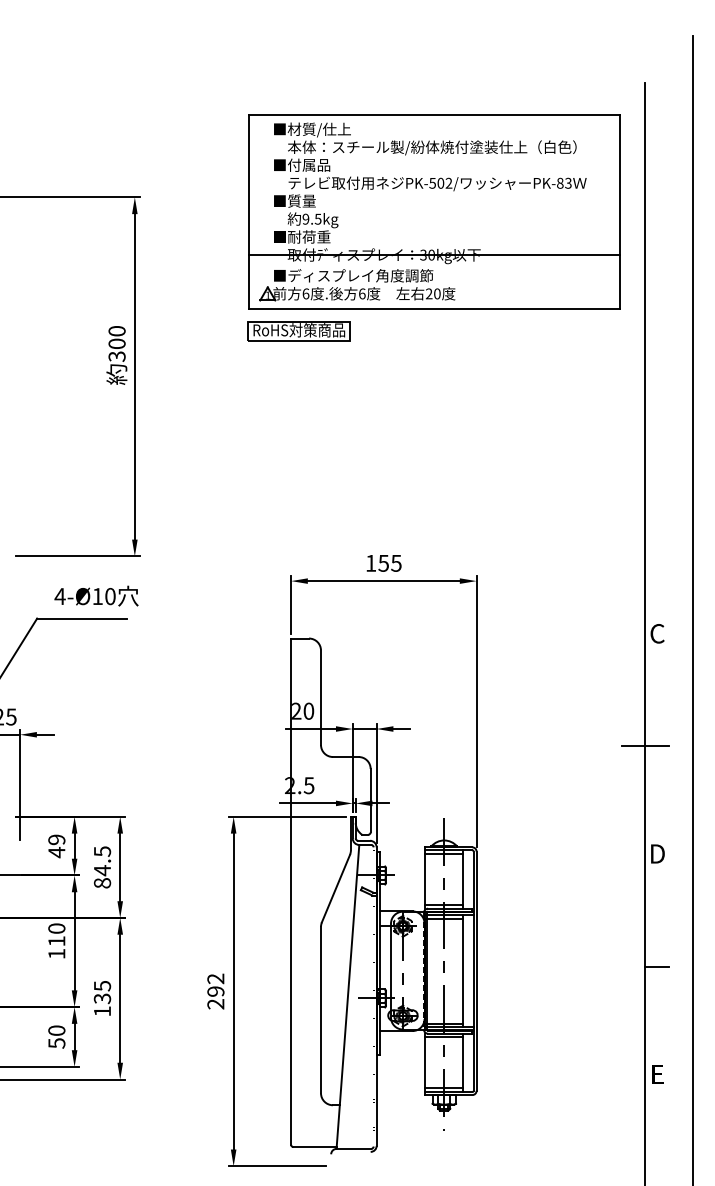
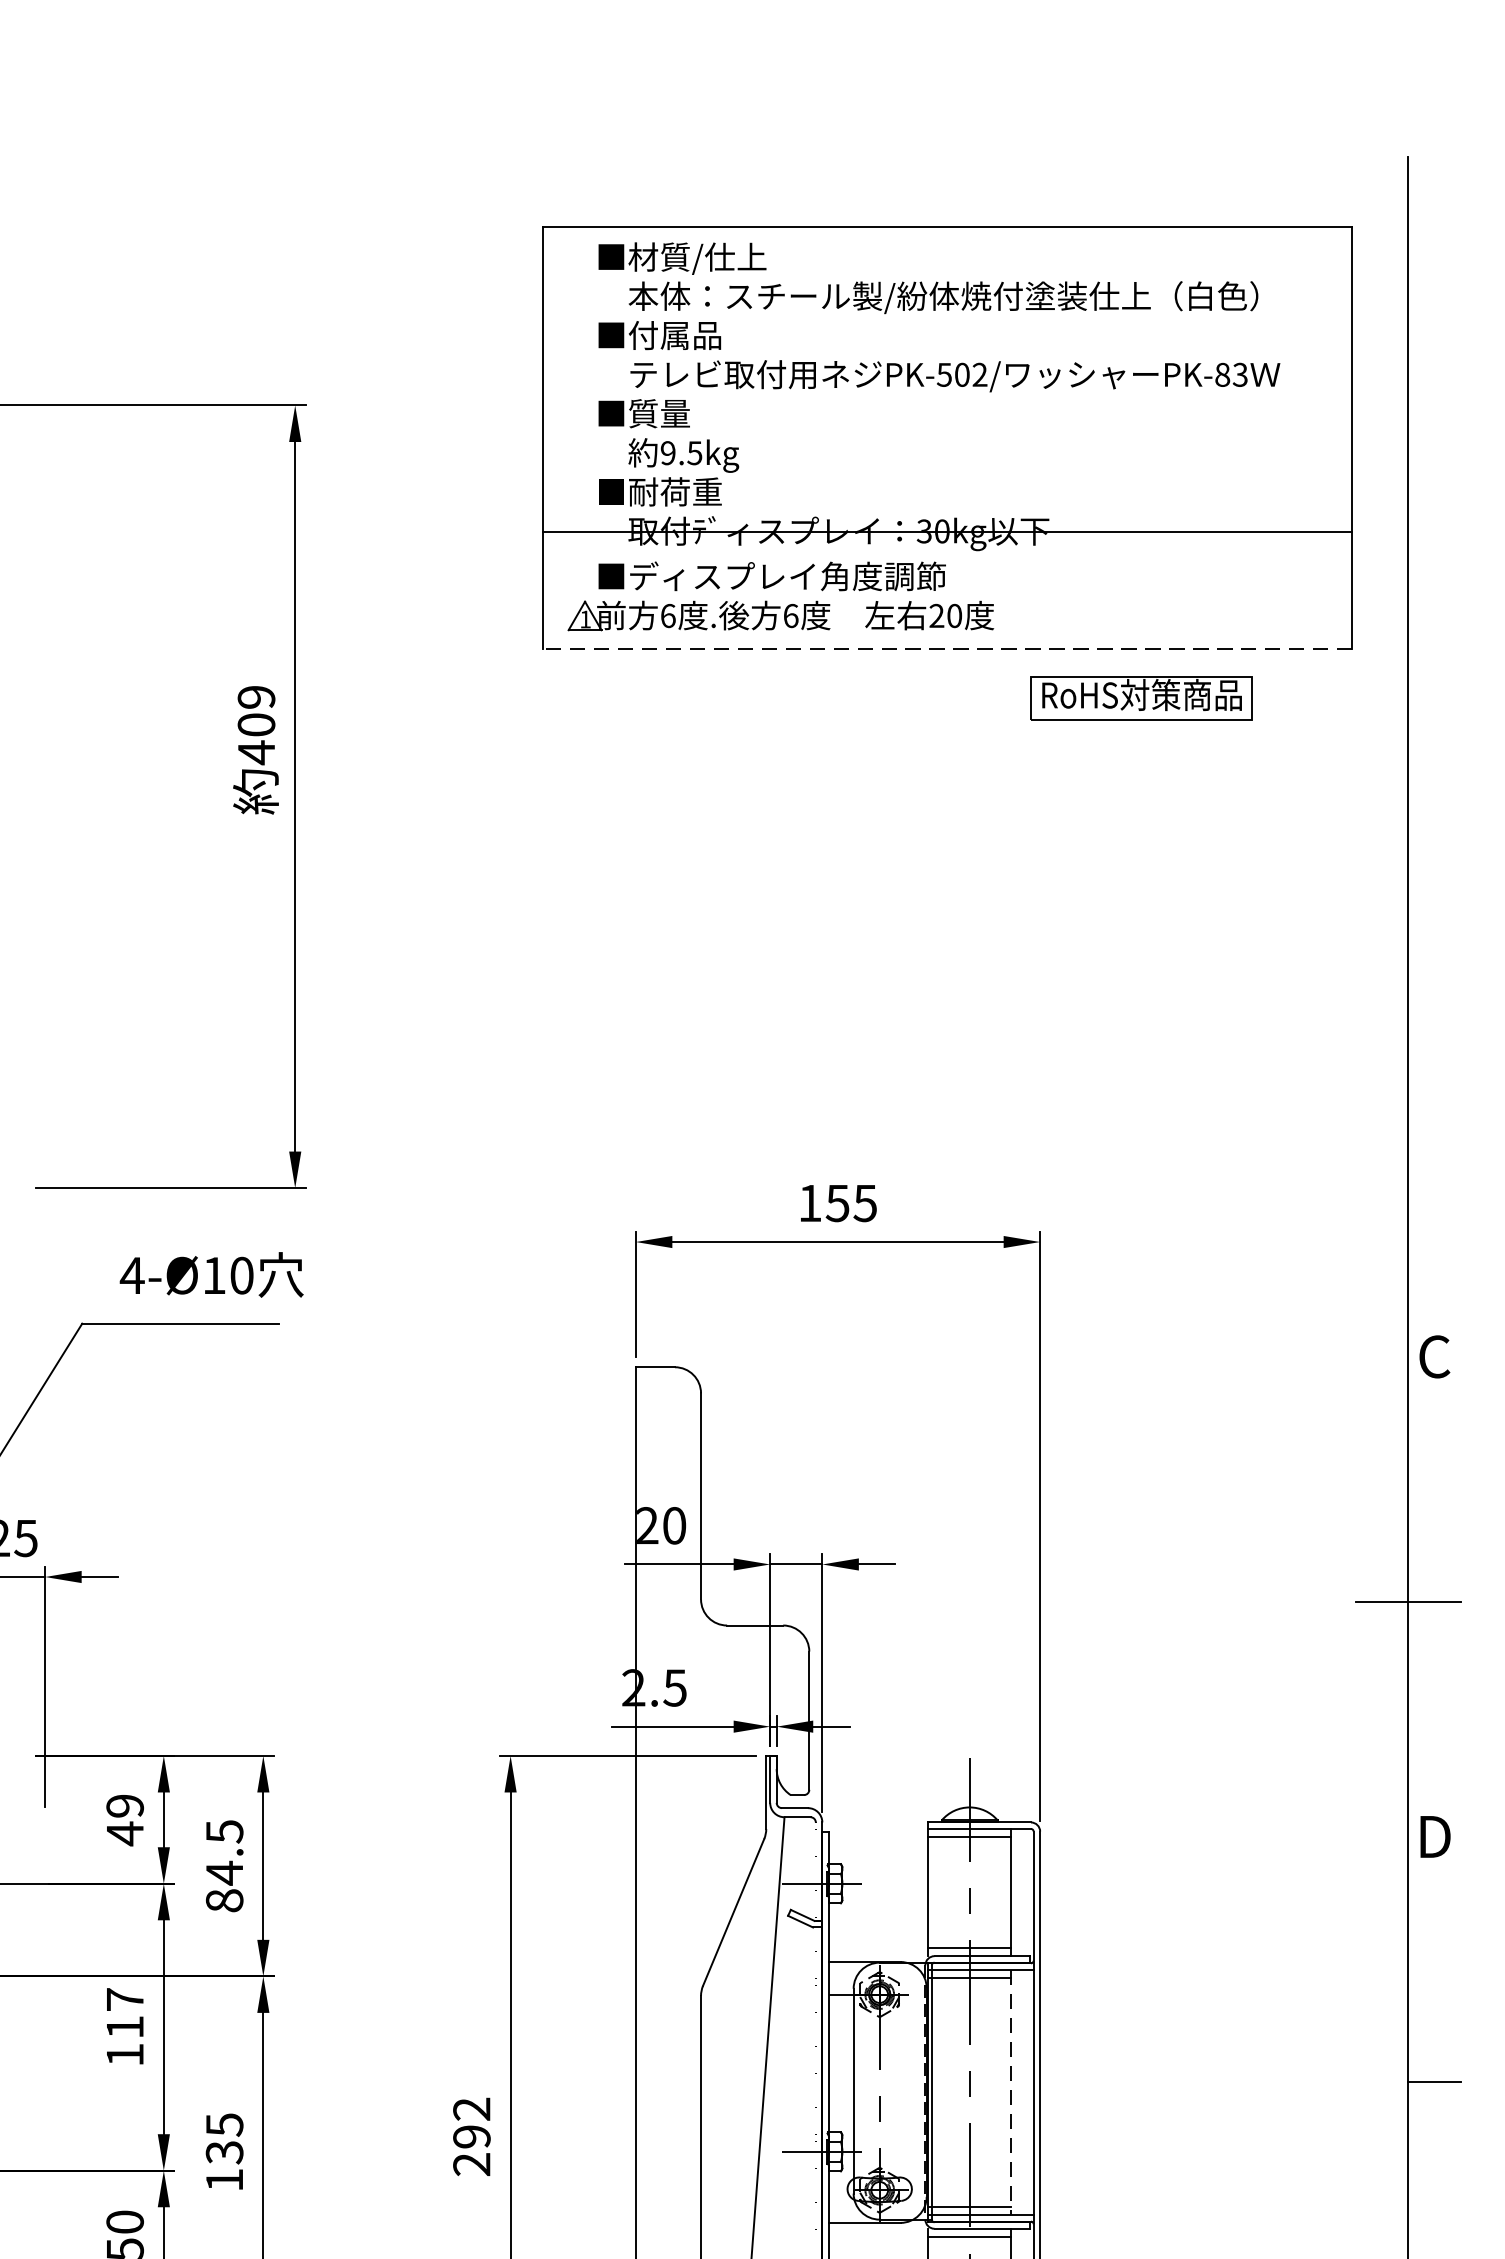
line: (434, 309) -> (948, 649), solid -> dashed
part: (298, 331) -> (1140, 697), moved
text: (116, 344) -> (255, 726), 300 -> 409
text: (56, 928) -> (124, 1999), 110 -> 117
line: (463, 971) -> (1011, 2093), solid -> dashed

